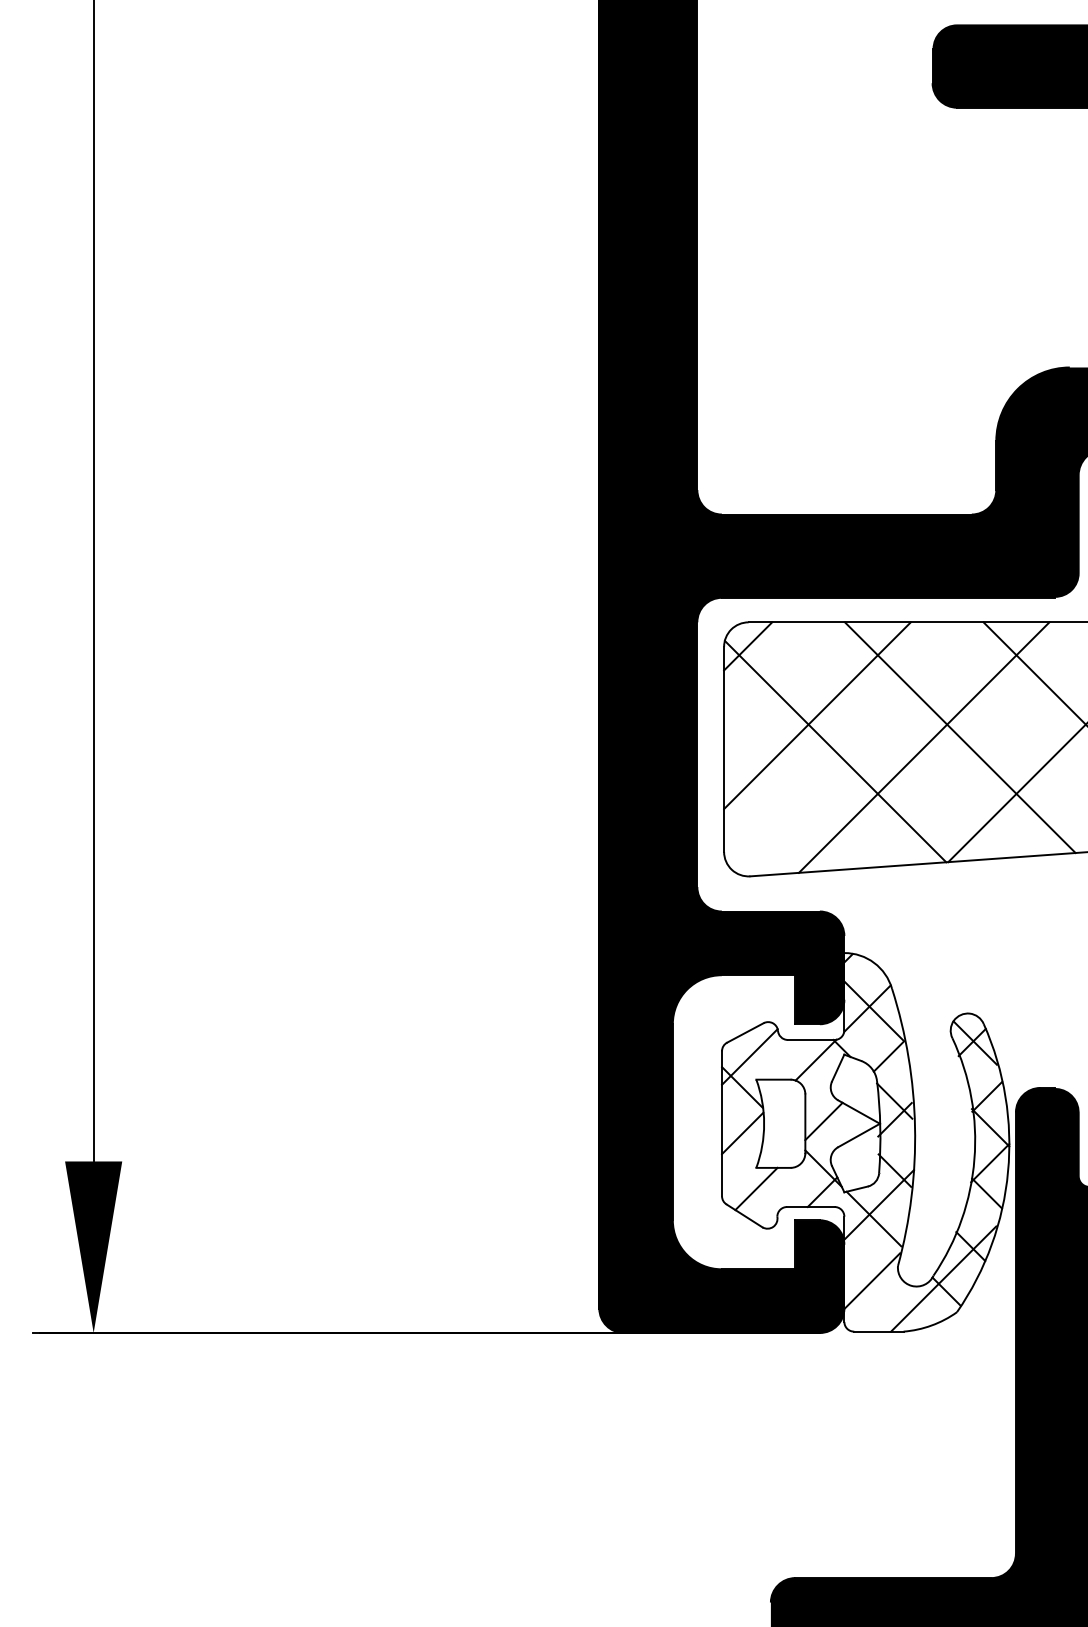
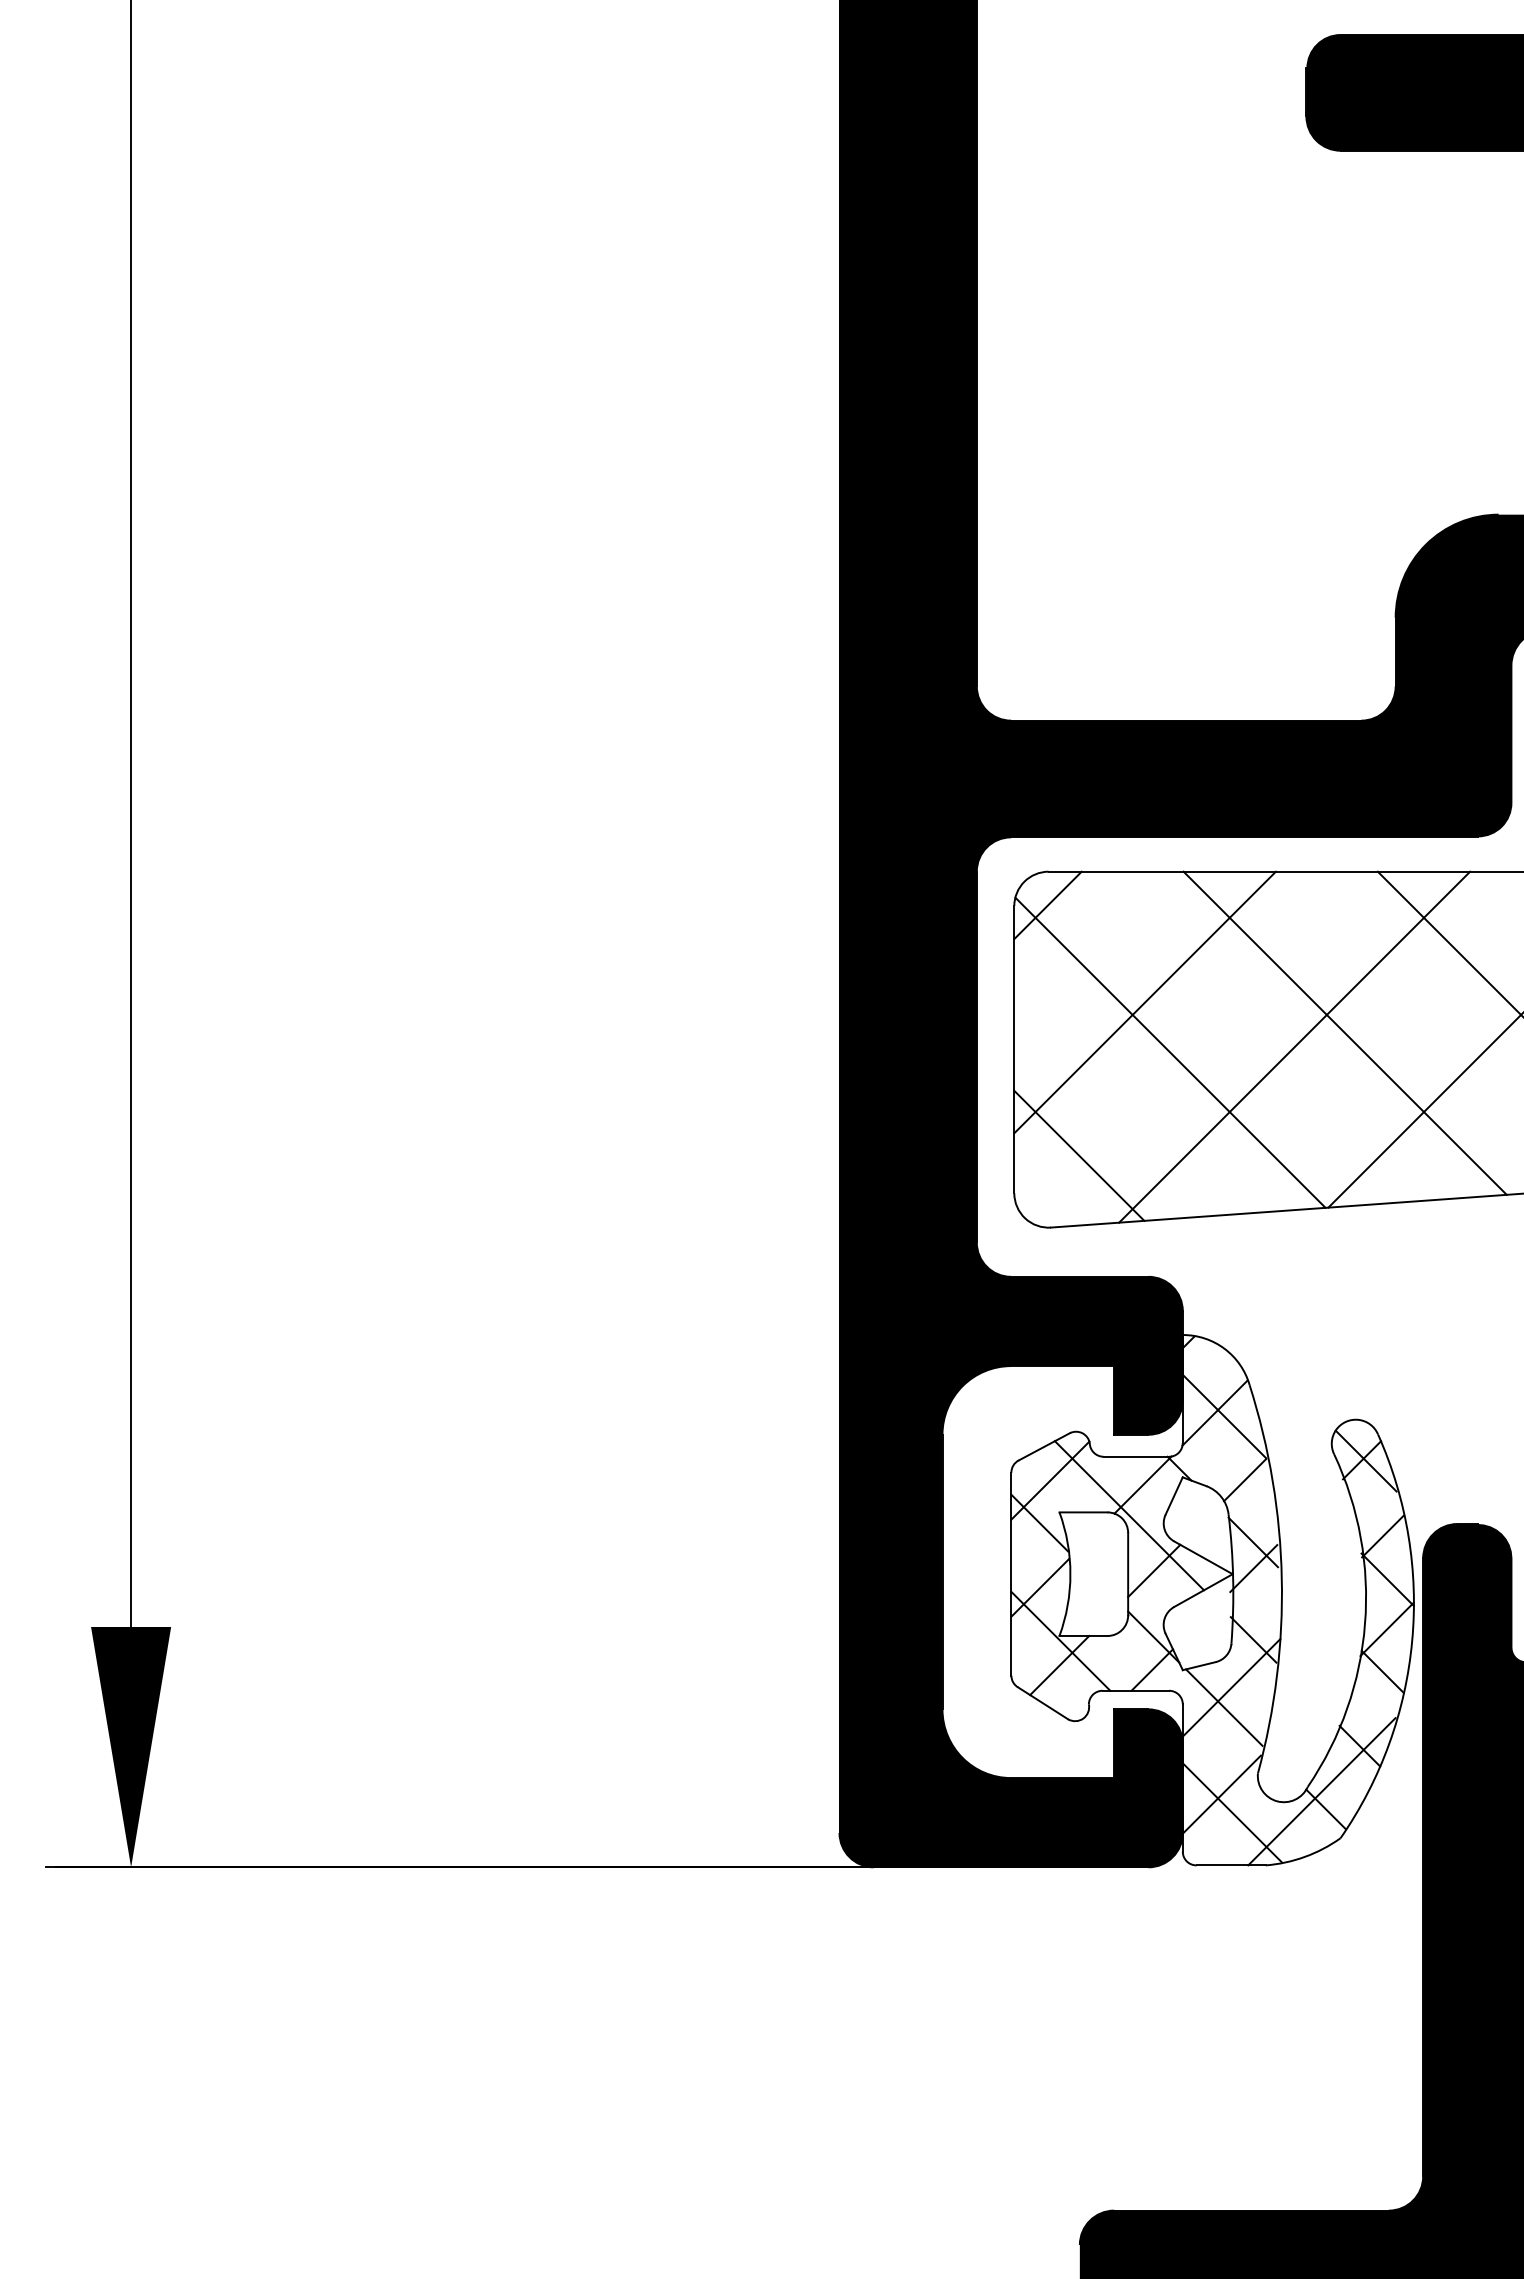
line: (770, 824) -> (1079, 1155), added
line: (806, 1081) -> (1129, 1515), added
line: (757, 1171) -> (1060, 1640), added
line: (879, 1293) -> (1231, 1812), added

